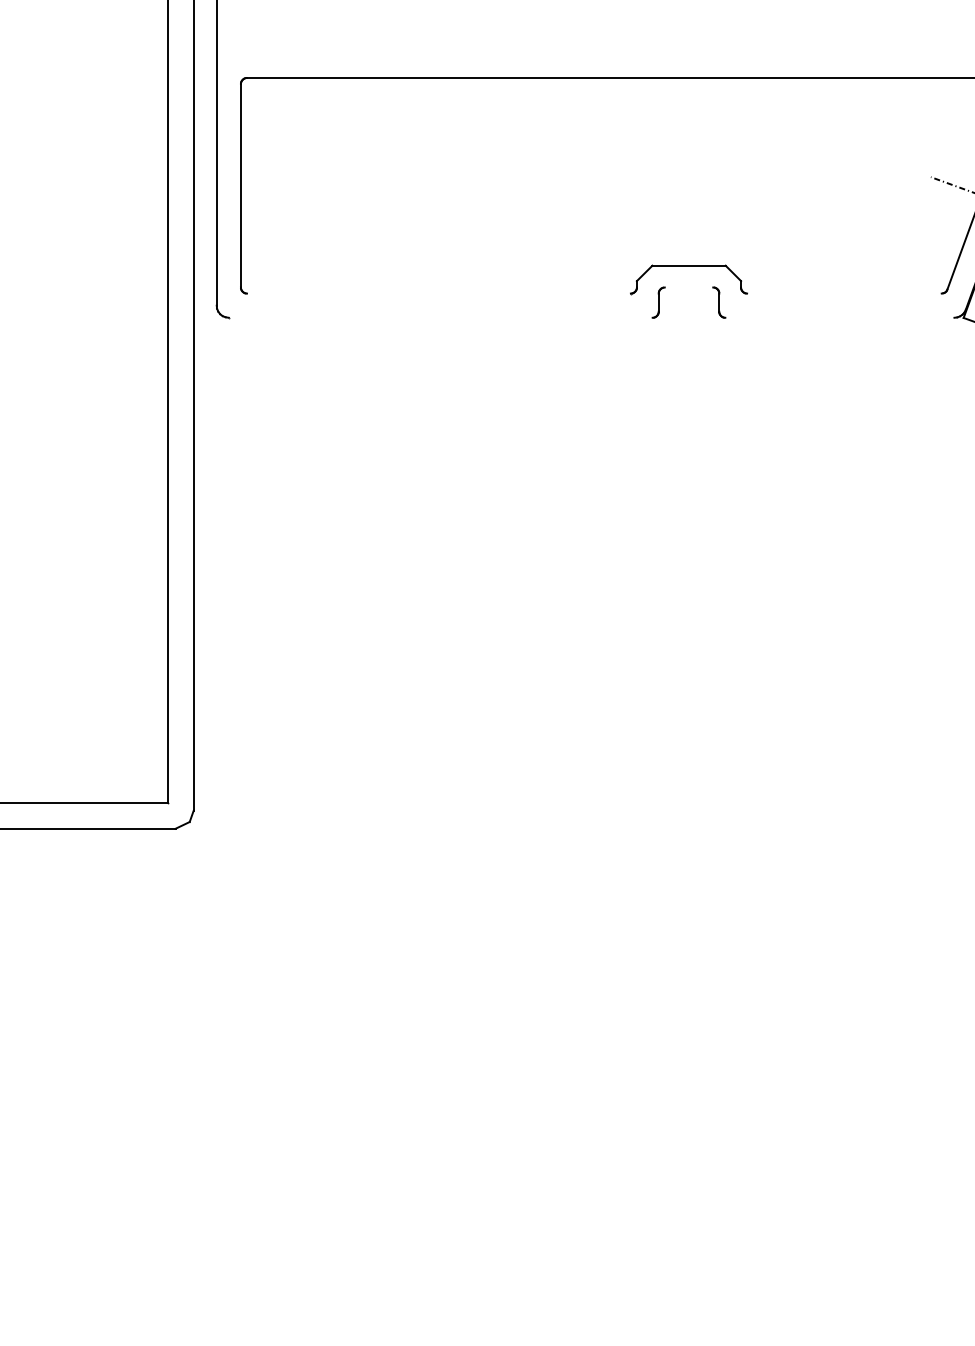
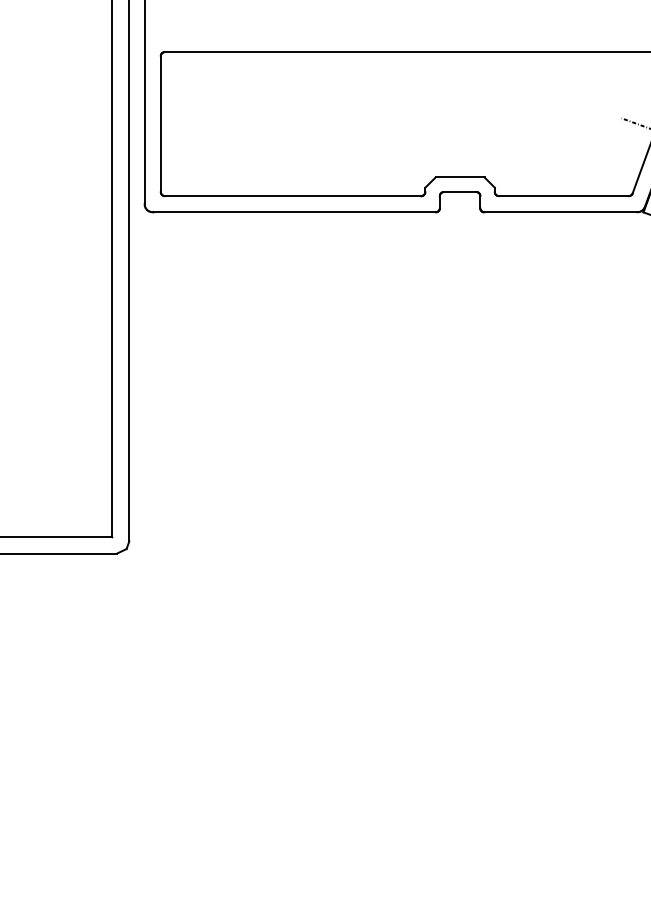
line: (688, 288) -> (459, 192), added
line: (438, 294) -> (292, 196), added
line: (843, 294) -> (563, 196), added
line: (439, 318) -> (293, 212), added
line: (839, 318) -> (560, 212), added

